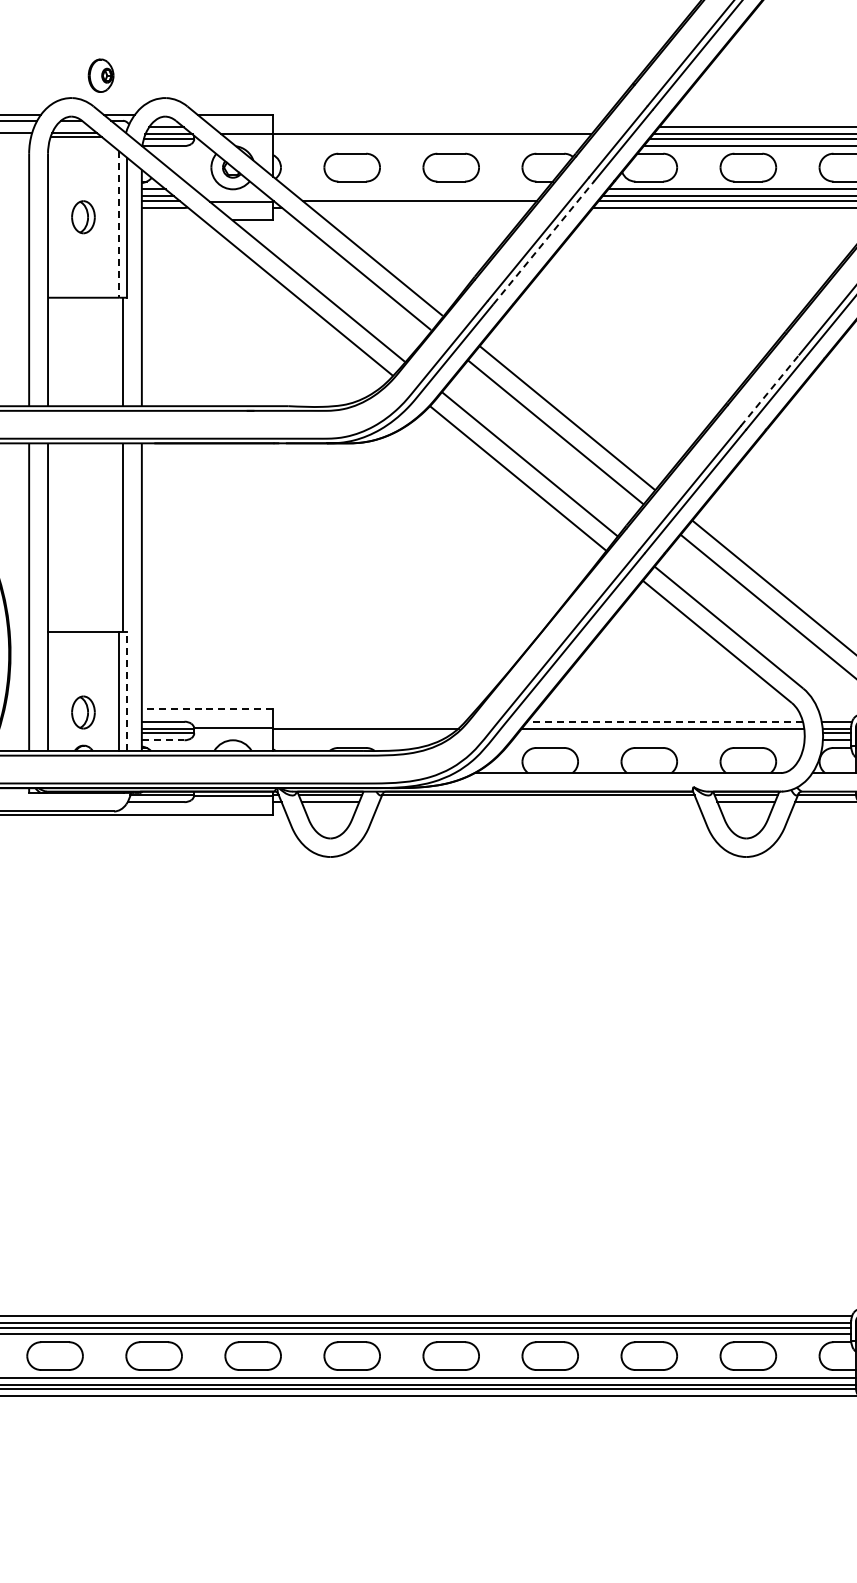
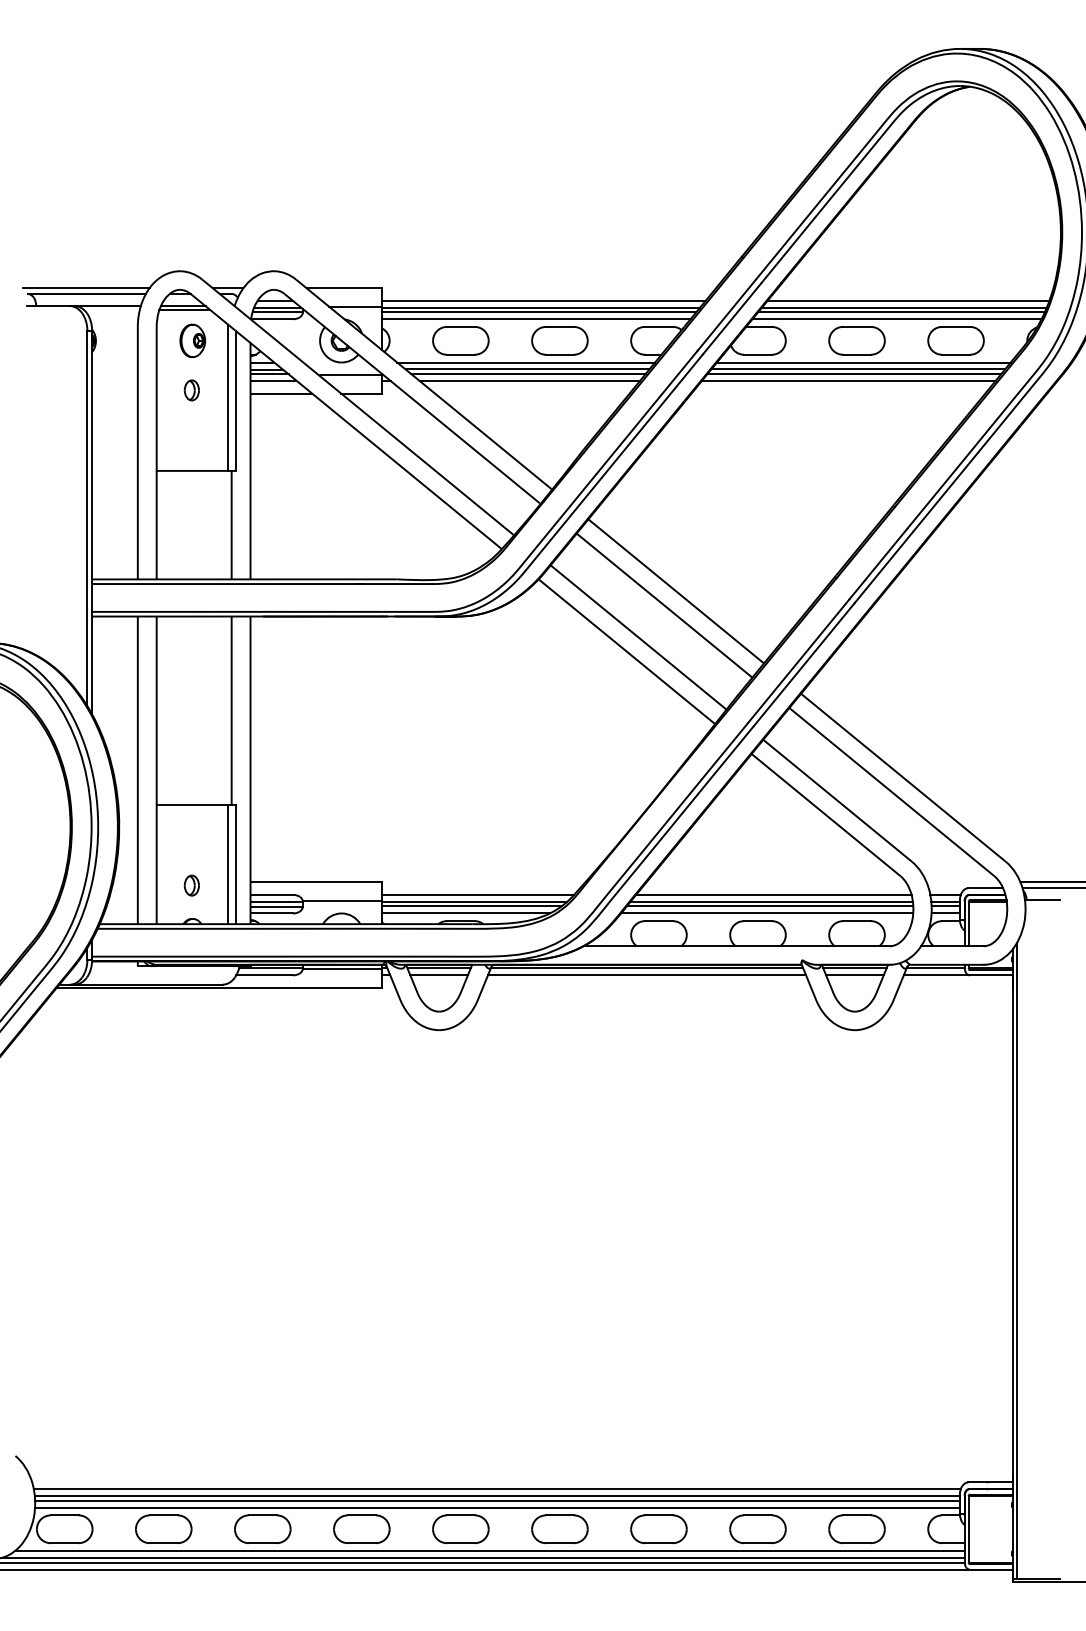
part: (100, 75) -> (192, 340), moved
line: (434, 127) -> (543, 300), added
line: (429, 139) -> (538, 312), added
line: (426, 146) -> (535, 319), added
line: (417, 189) -> (526, 362), added
line: (418, 196) -> (527, 369), added
line: (420, 208) -> (529, 381), added
part: (82, 217) -> (191, 390), size x0.62
line: (172, 220) -> (281, 393), added
line: (119, 225) -> (228, 398), dashed -> solid
line: (543, 242) -> (652, 415), dashed -> solid
line: (769, 390) -> (878, 563), dashed -> solid
line: (126, 691) -> (235, 864), dashed -> solid
line: (207, 709) -> (316, 882), dashed -> solid
part: (82, 712) -> (191, 885), size x0.62
line: (368, 721) -> (477, 894), added
line: (664, 721) -> (773, 894), dashed -> solid
line: (362, 733) -> (471, 906), added
line: (660, 733) -> (769, 906), added
line: (163, 740) -> (272, 913), dashed -> solid
line: (356, 740) -> (465, 913), added
line: (658, 740) -> (767, 913), added
line: (538, 802) -> (647, 975), added

